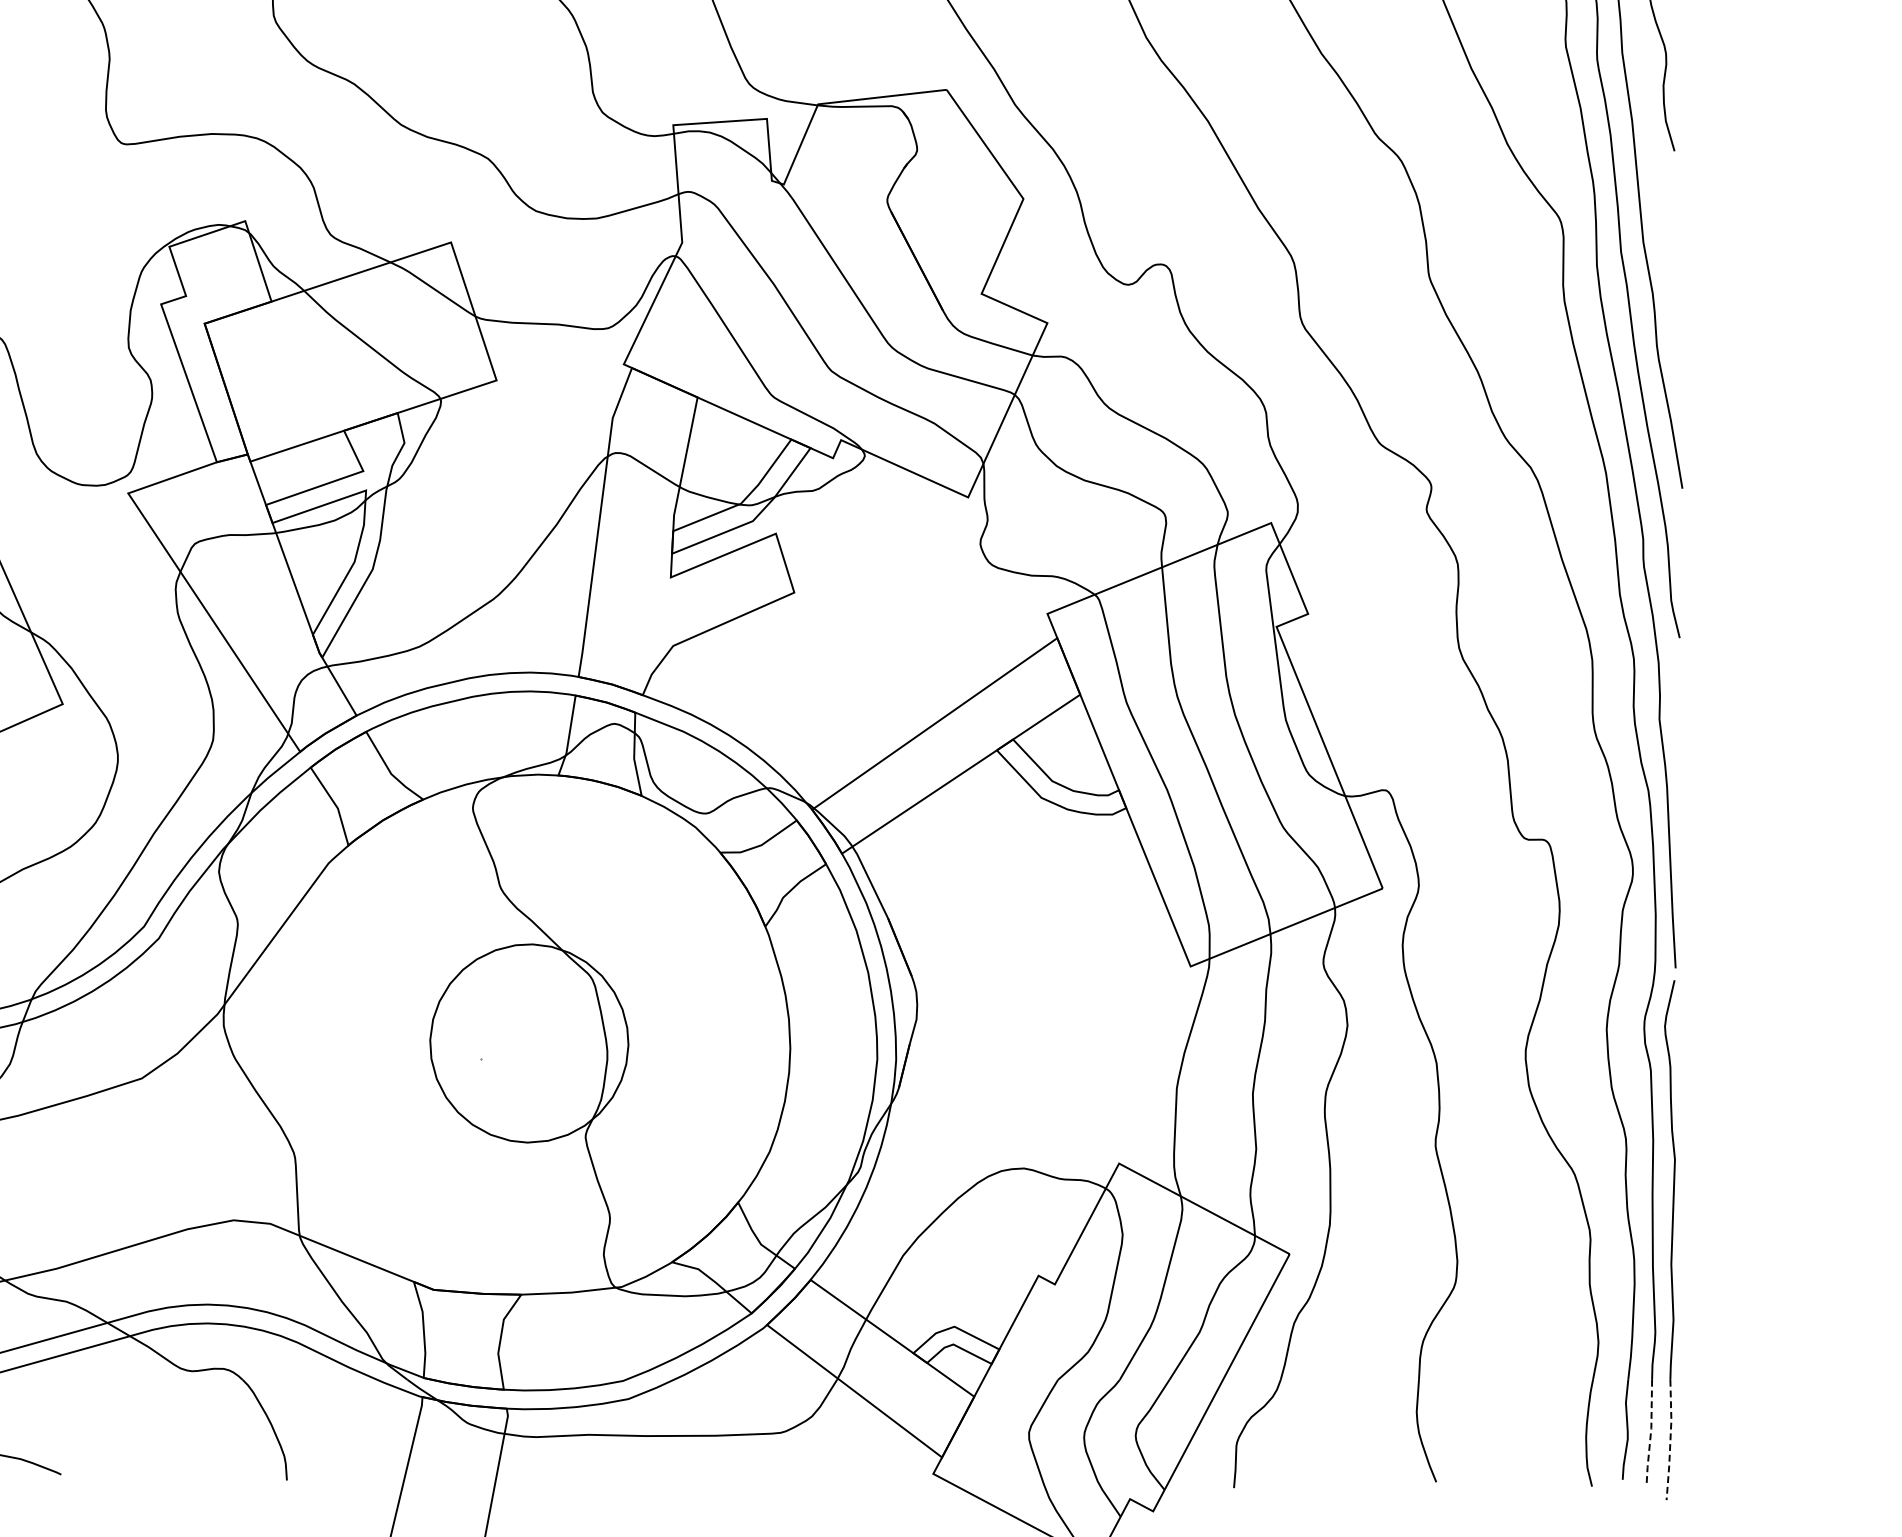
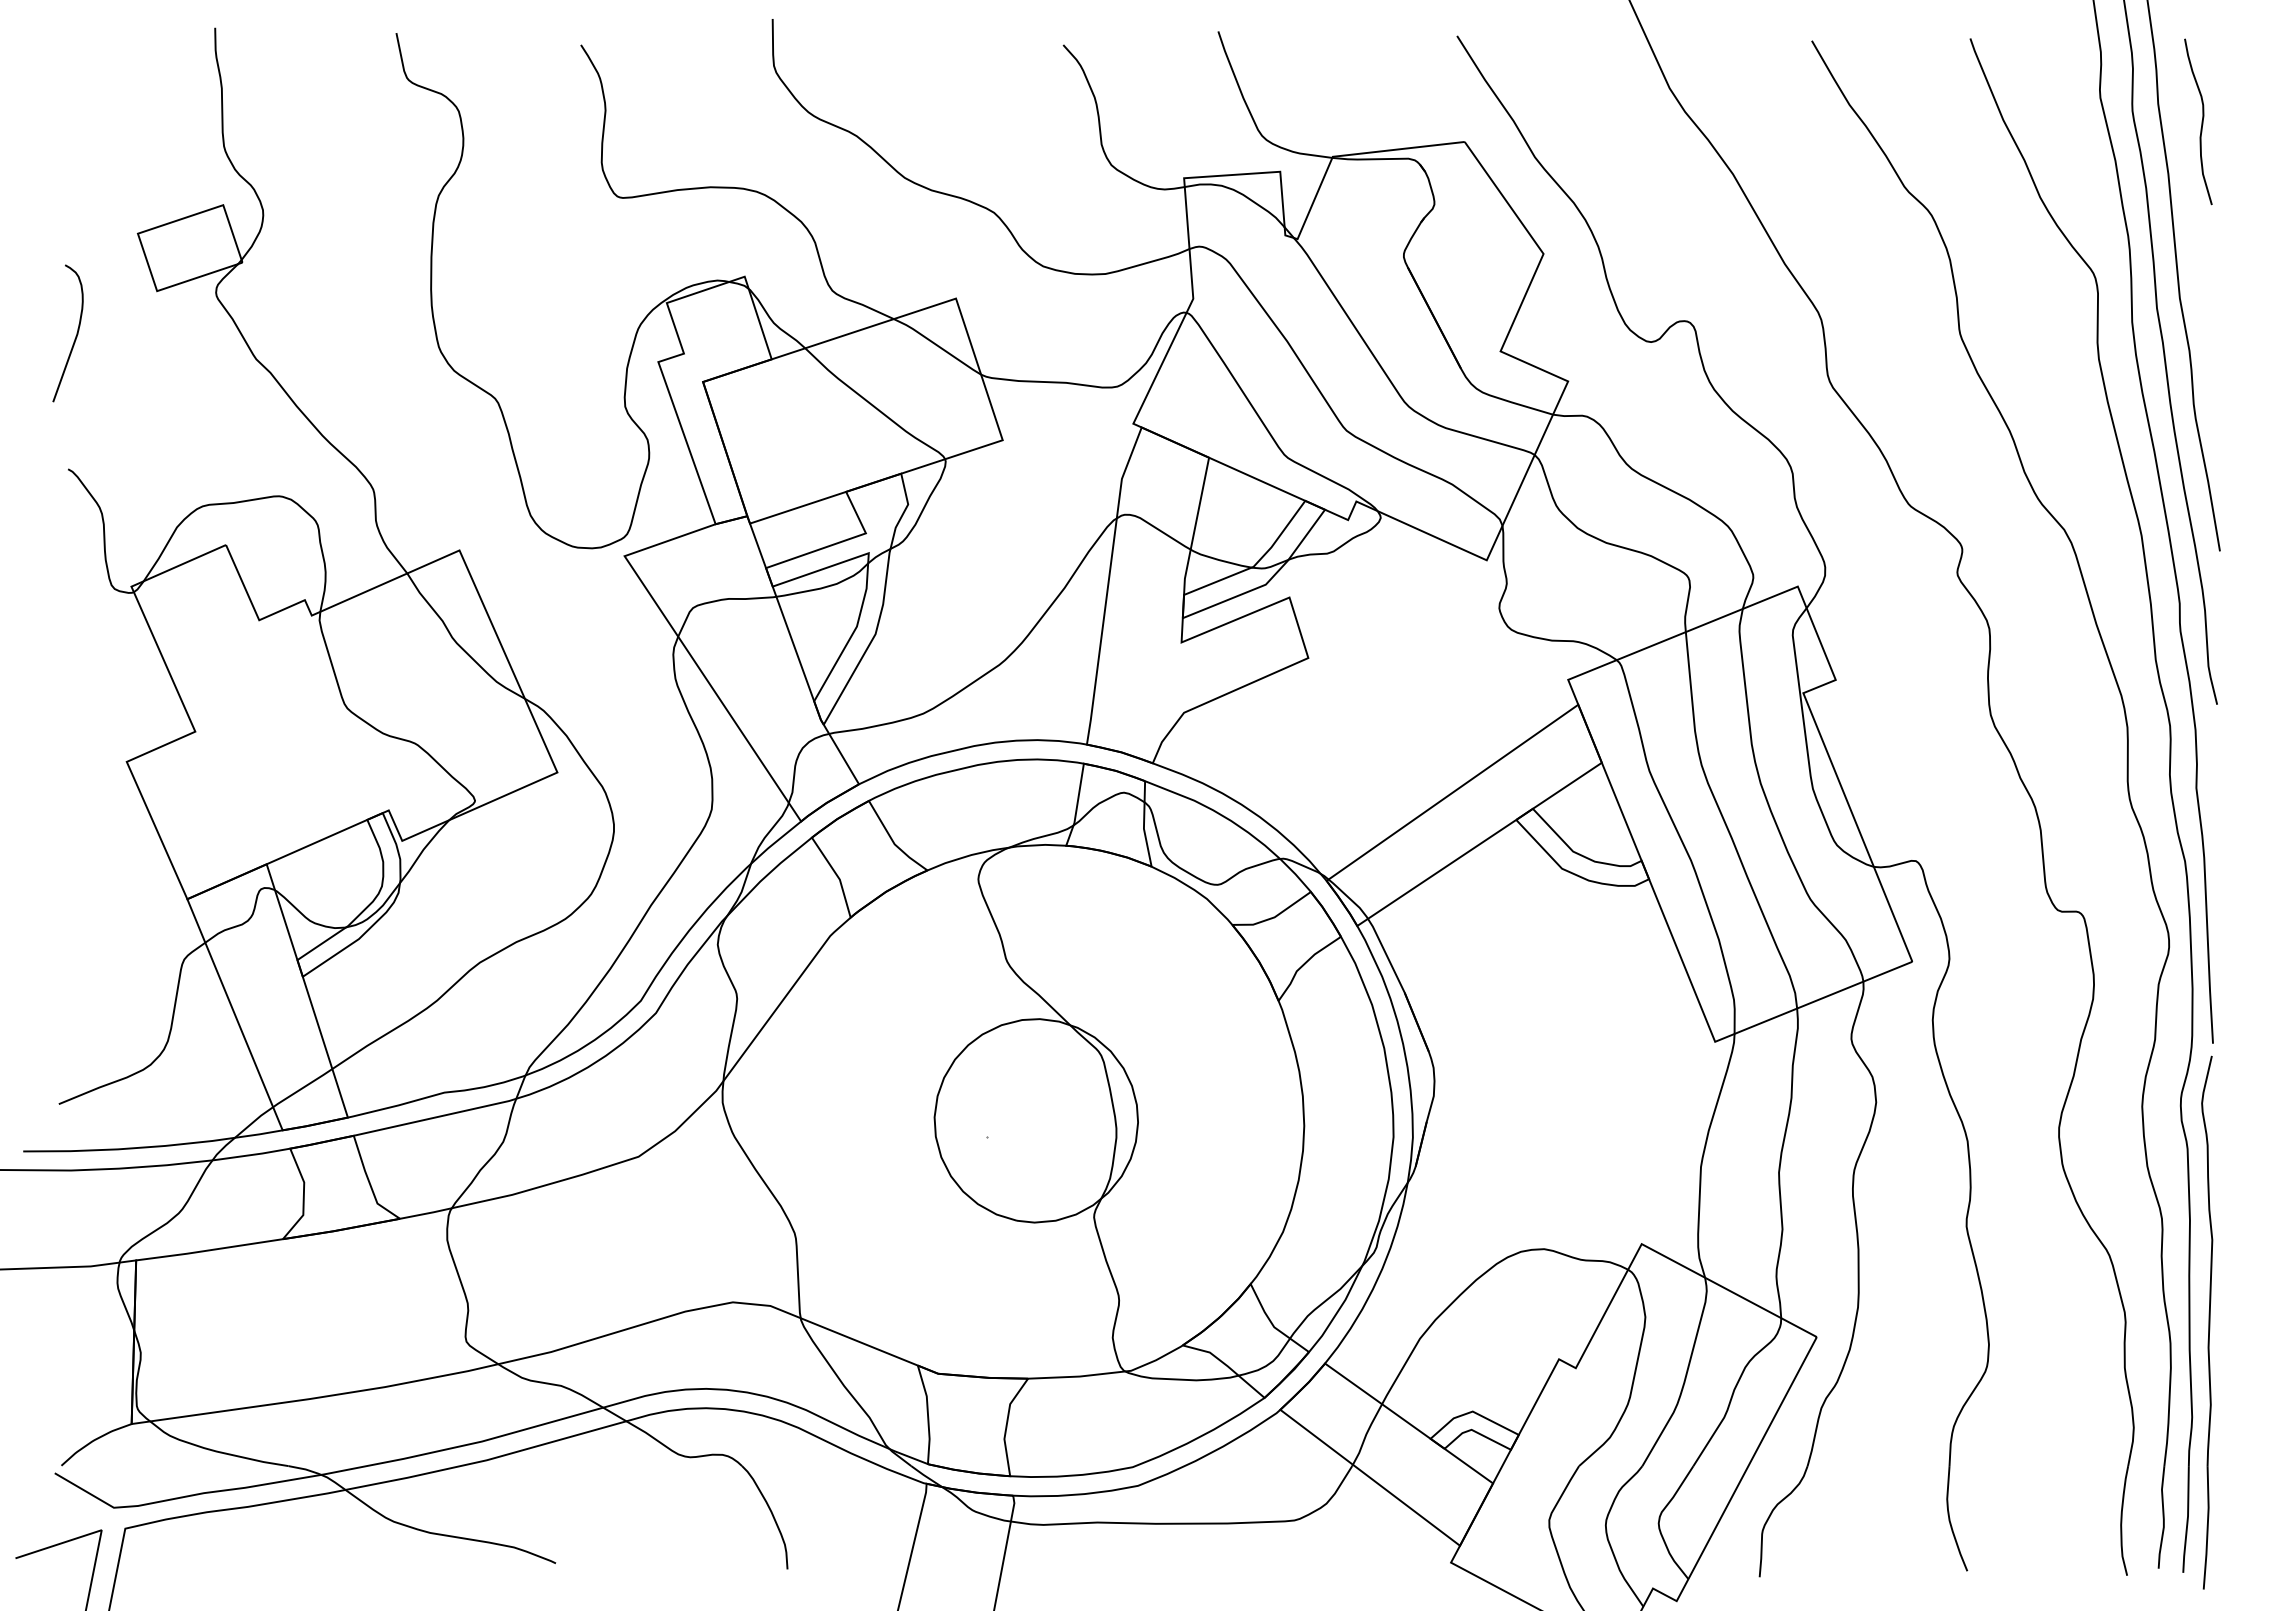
line: (1650, 1432) -> (2187, 1520), dashed -> solid
line: (1670, 1440) -> (2207, 1528), dashed -> solid

